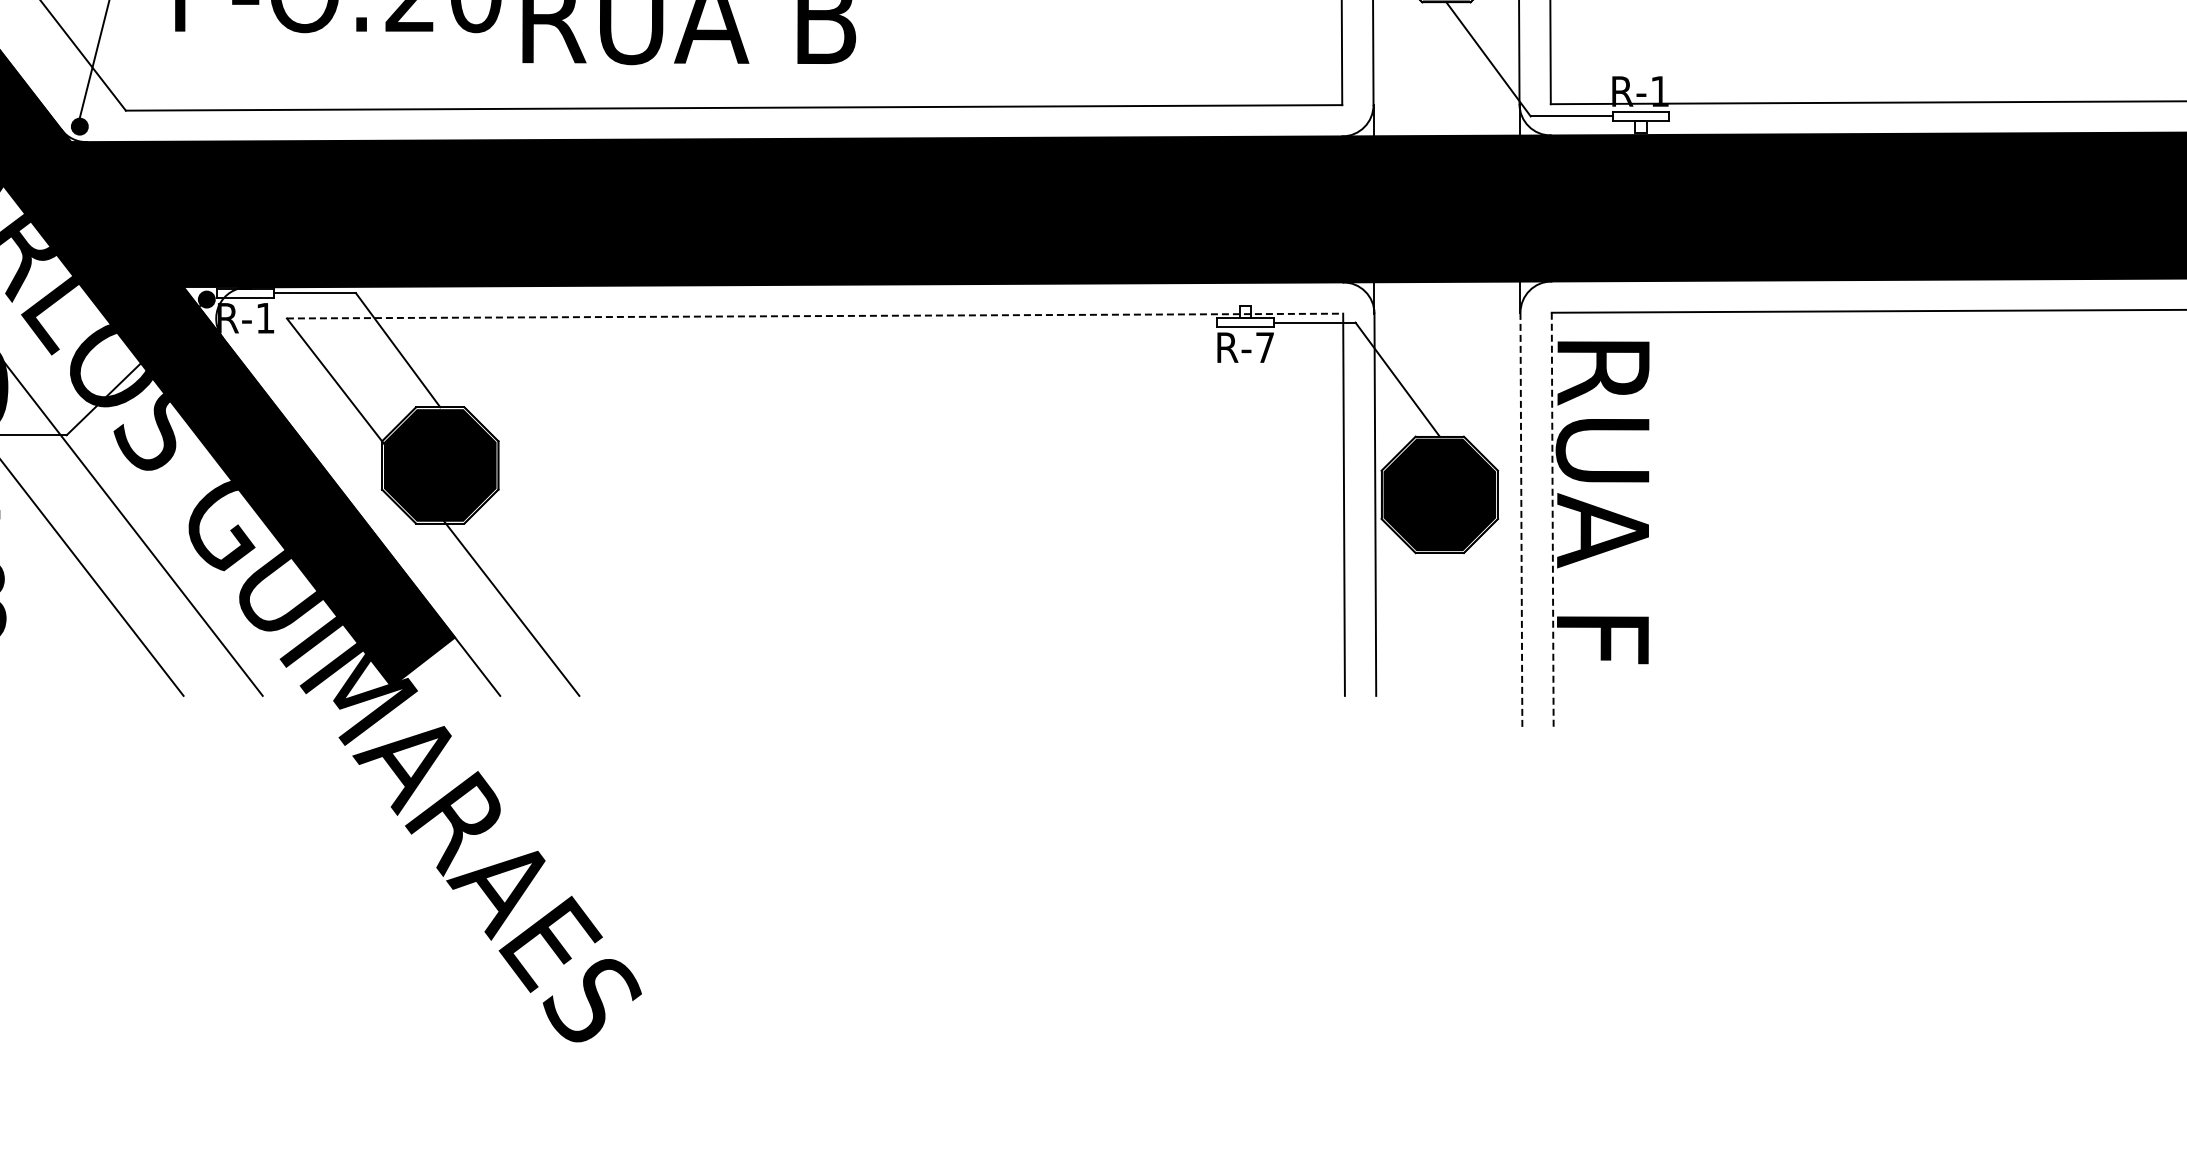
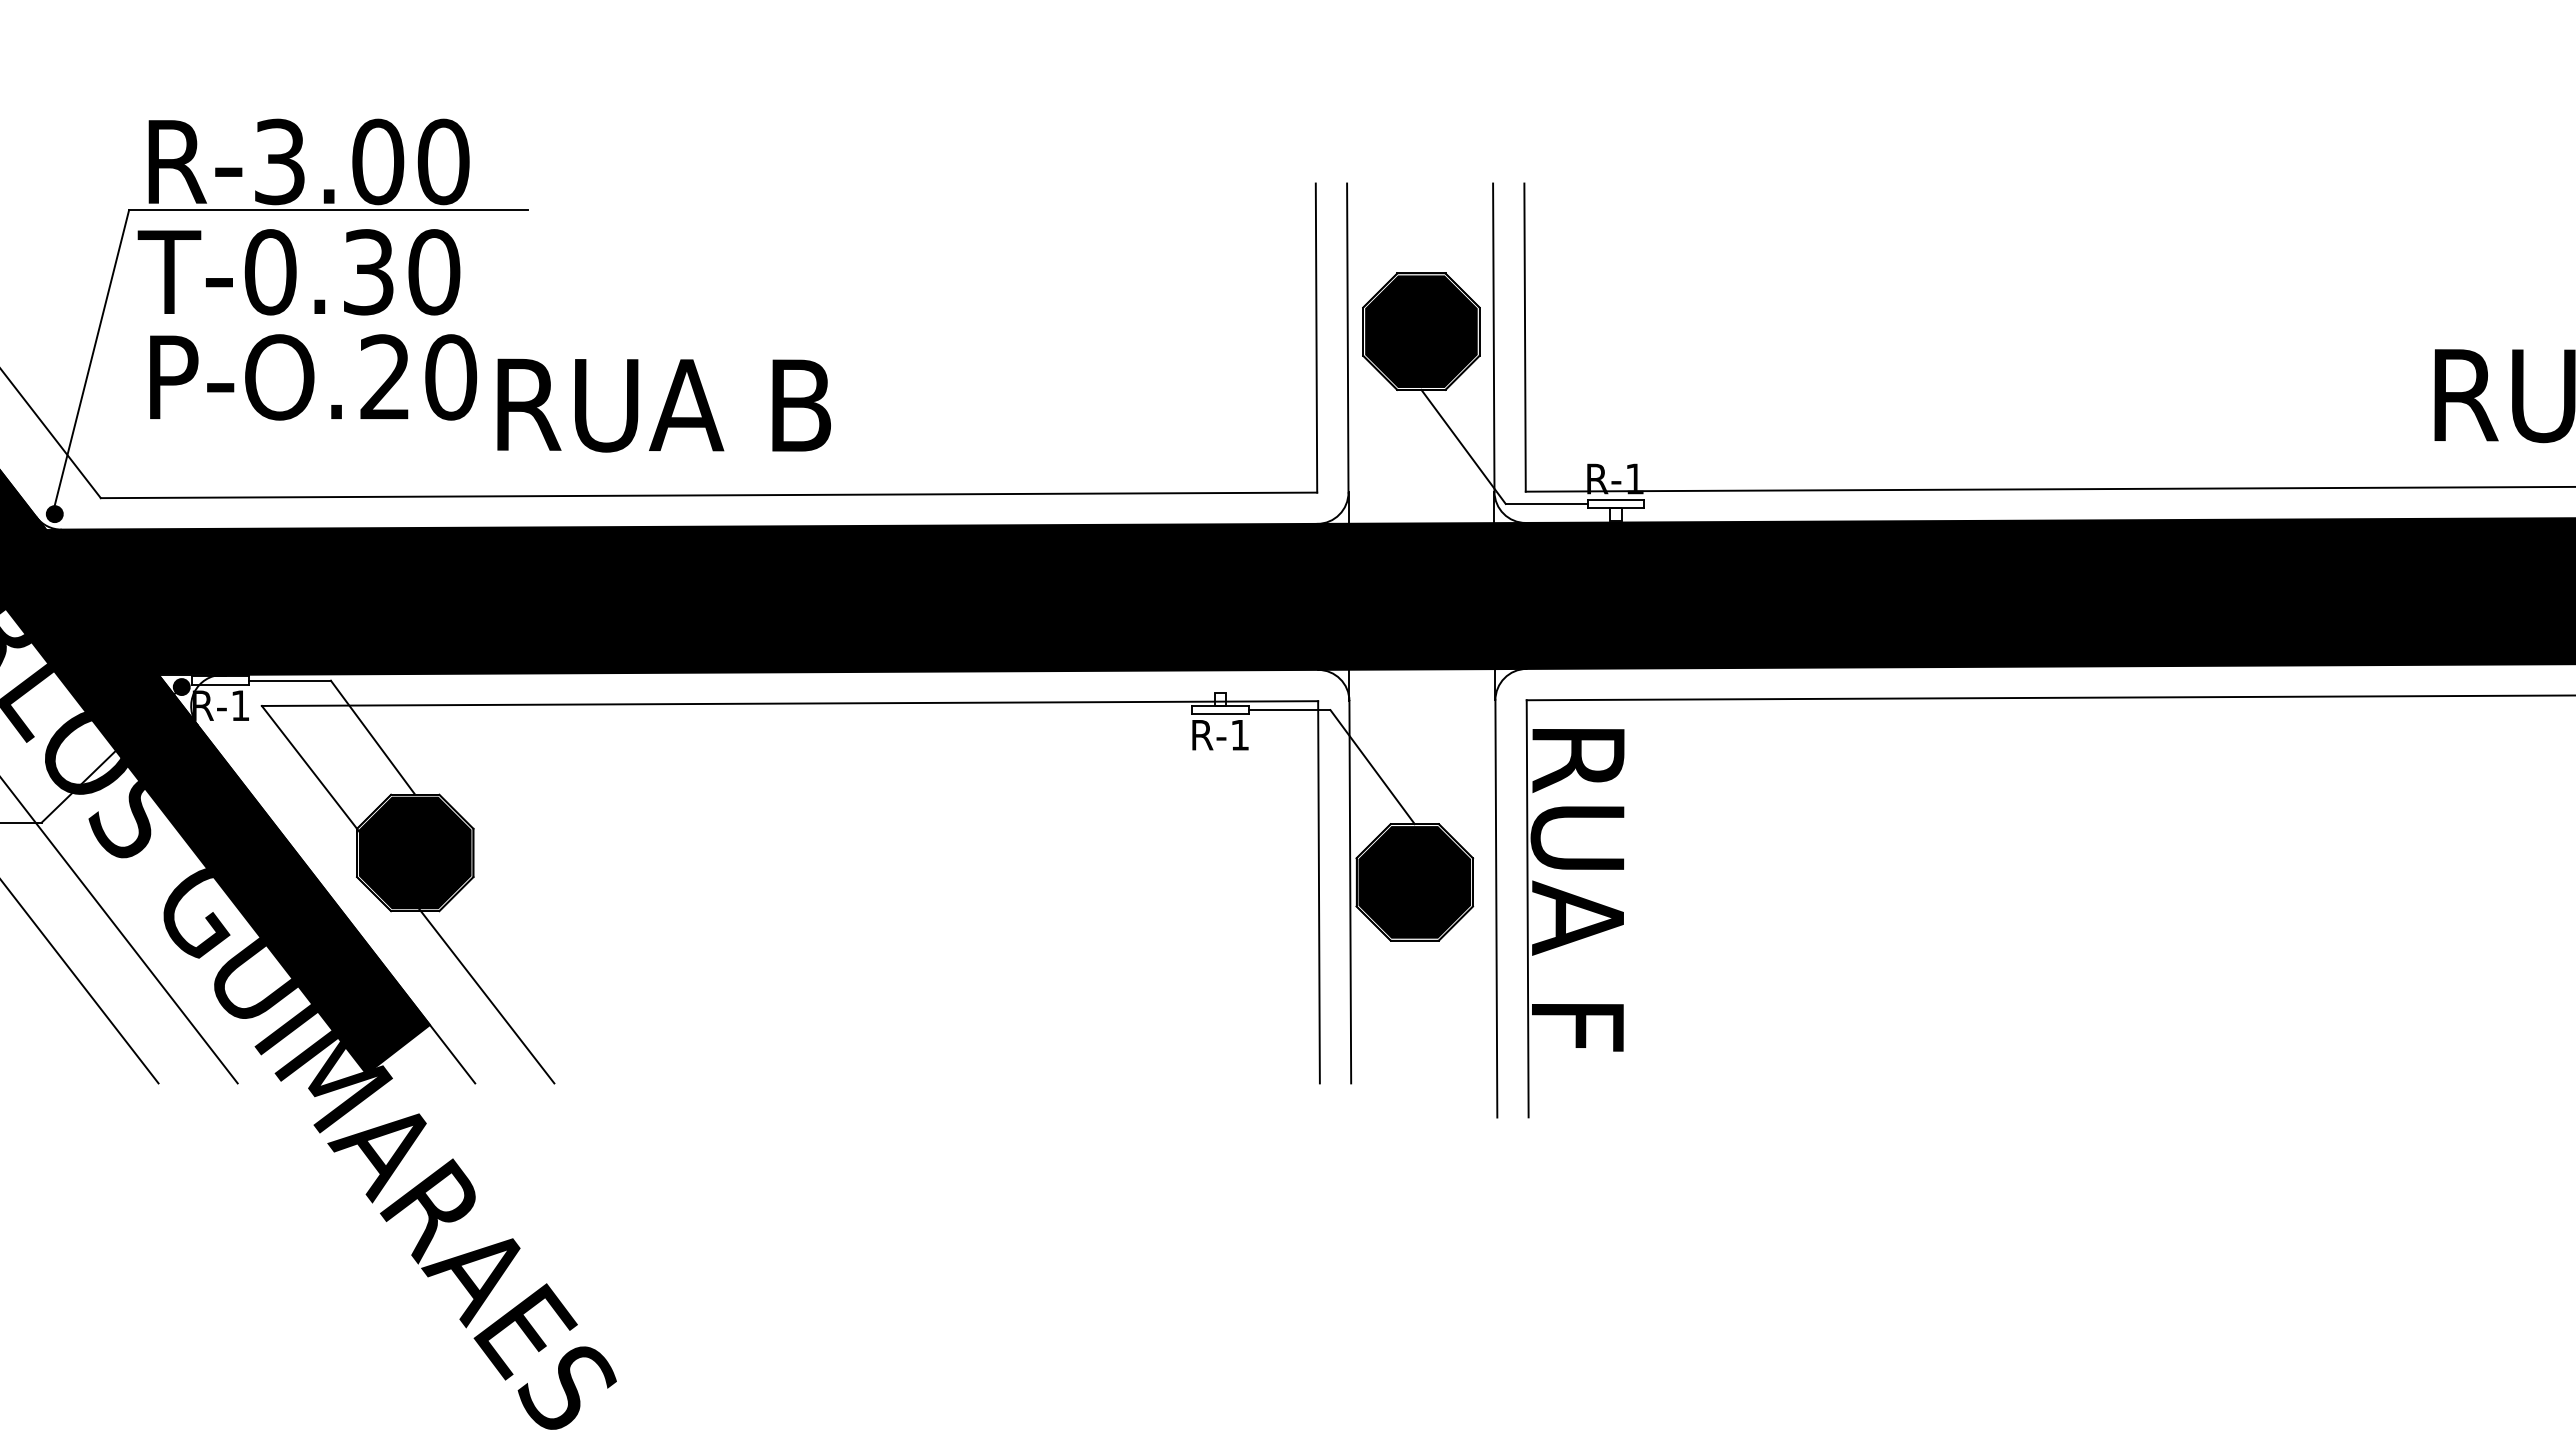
line: (815, 316) -> (790, 703), dashed -> solid
text: (1264, 348) -> (1239, 735), R-7 -> R-1
line: (1521, 521) -> (1496, 908), dashed -> solid
line: (1552, 521) -> (1527, 908), dashed -> solid

